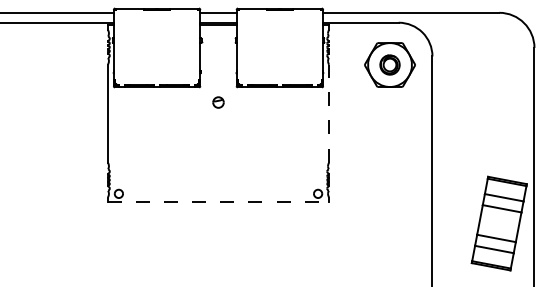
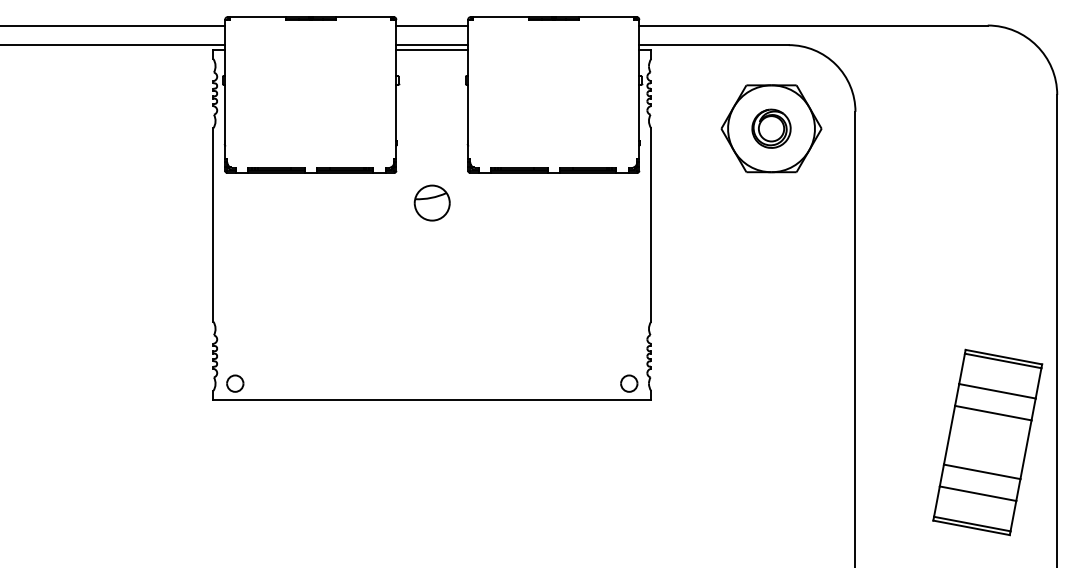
part: (218, 102) -> (432, 202), size x1.67
line: (329, 113) -> (651, 224), dashed -> solid
line: (218, 202) -> (432, 400), dashed -> solid

